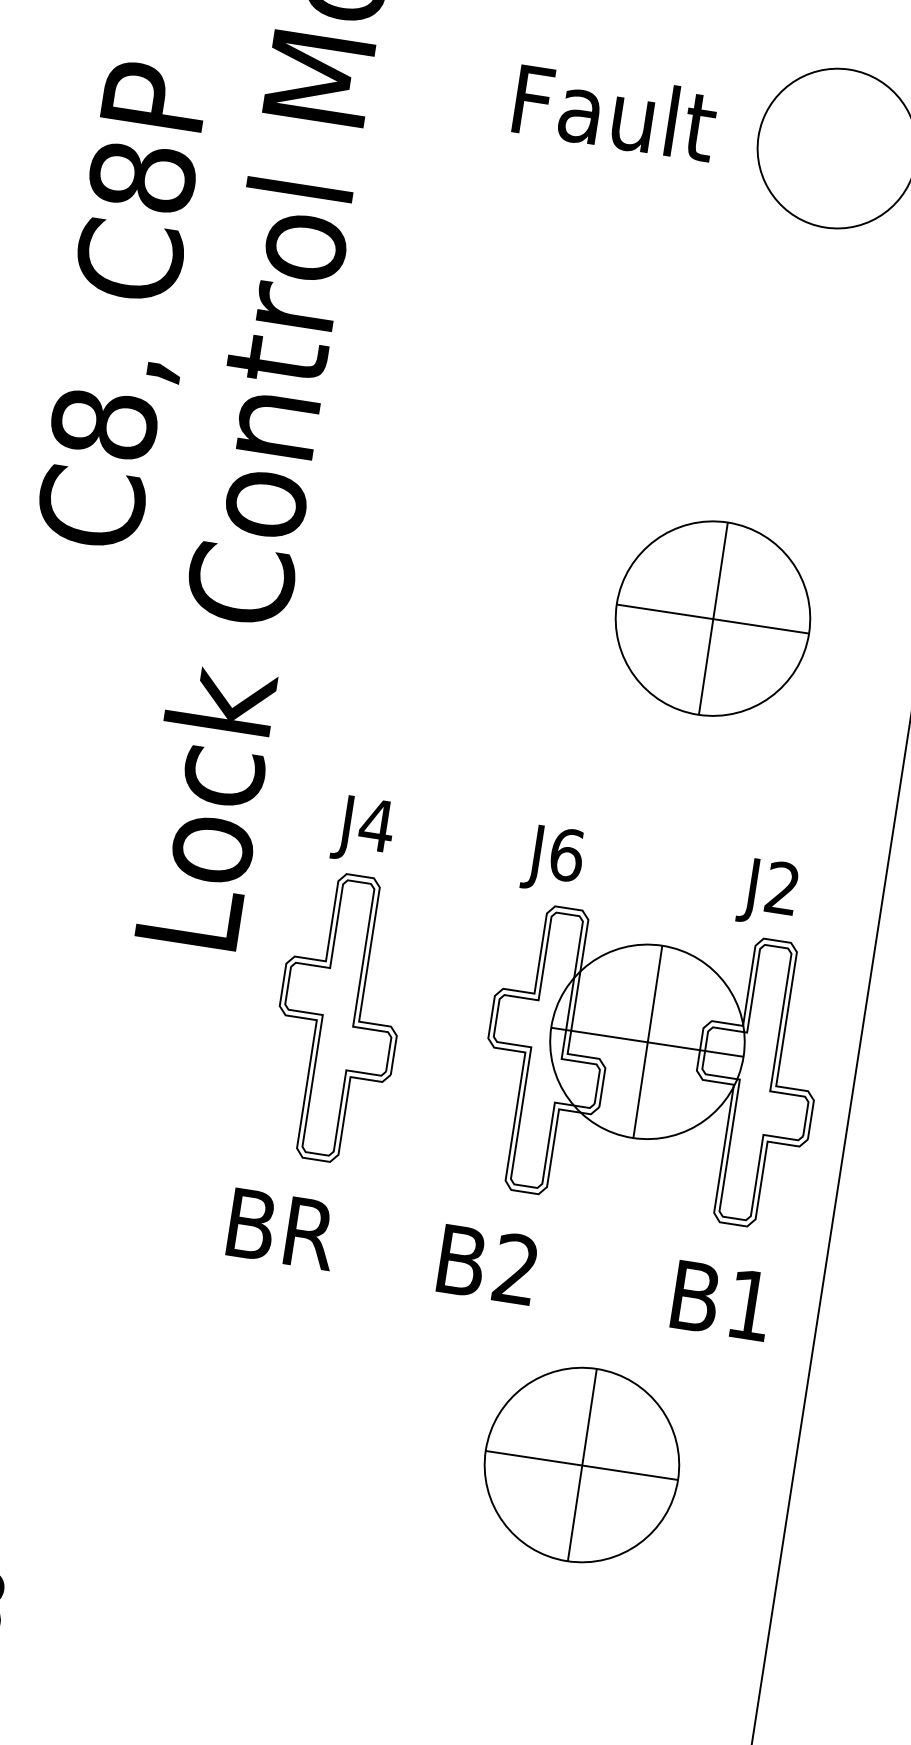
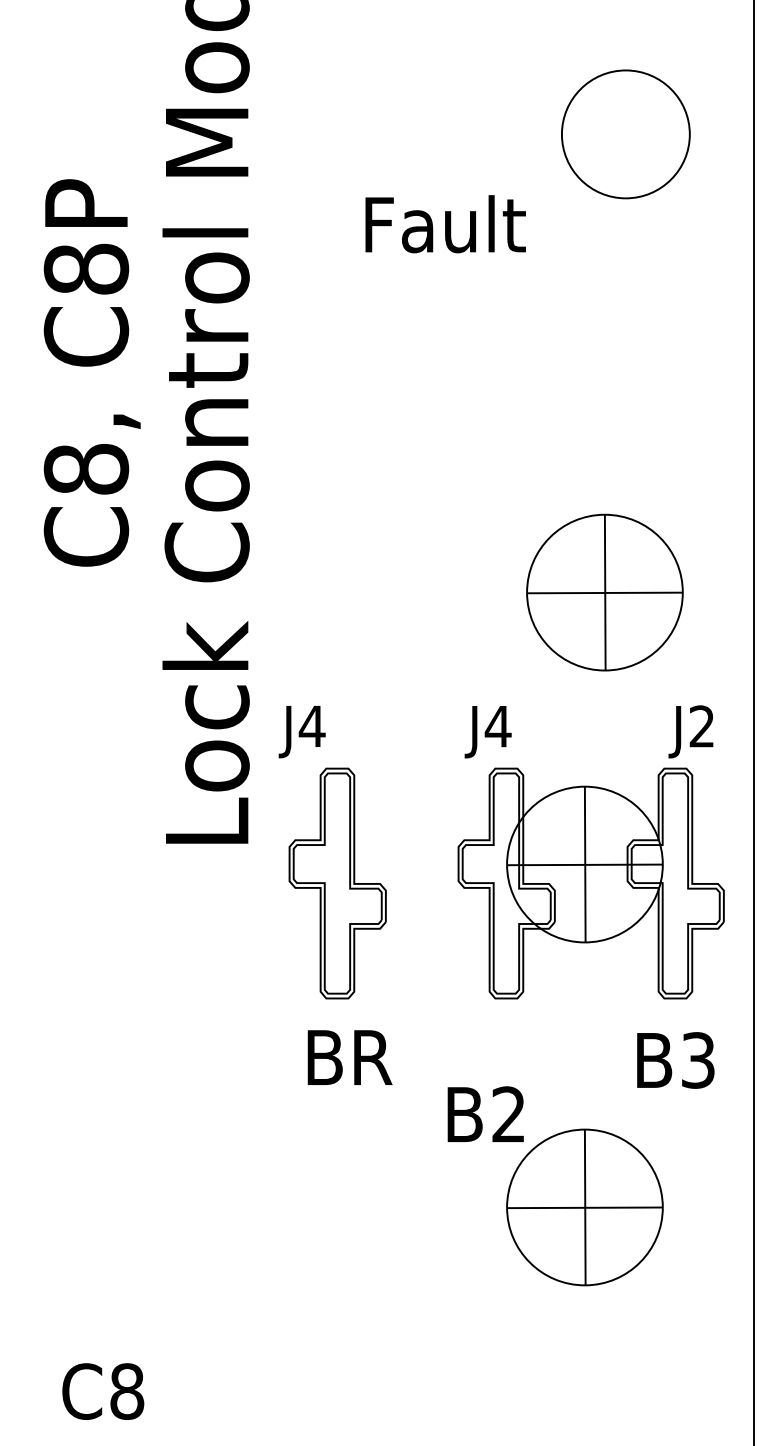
text: (615, 113) -> (445, 224), moved
text: (129, 305) -> (91, 372), moved
part: (712, 618) -> (604, 592), moved
text: (362, 830) -> (301, 732), moved
text: (565, 854) -> (497, 726), J6 -> J4
text: (767, 892) -> (690, 731), moved
text: (281, 1229) -> (349, 1057), moved
text: (487, 1263) -> (485, 1113), moved
text: (750, 1305) -> (698, 1060), B1 -> B3

